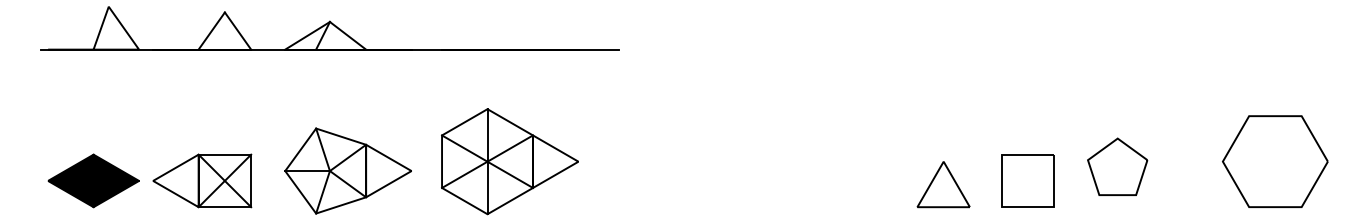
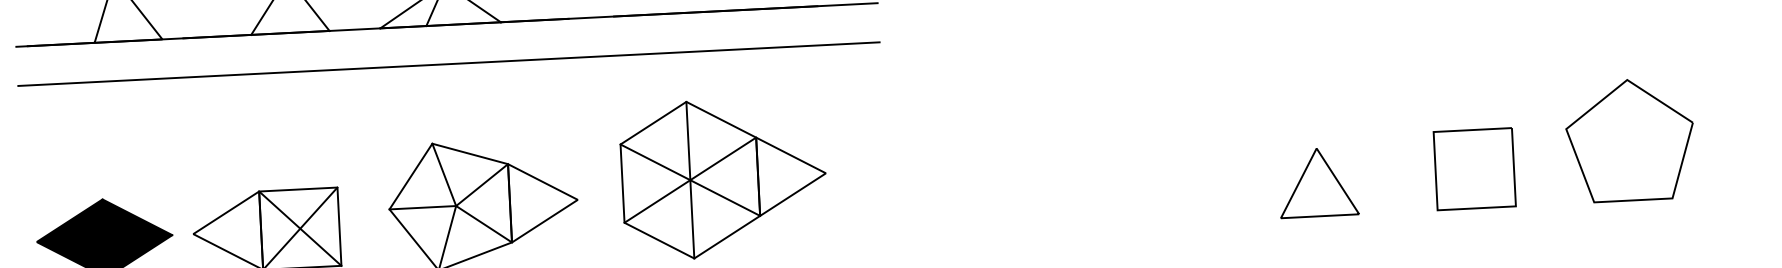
line: (329, 75) -> (448, 63), added
part: (1117, 166) -> (1629, 139), size x1.43
part: (1027, 180) -> (1474, 168), moved
part: (943, 184) -> (1318, 182), moved

